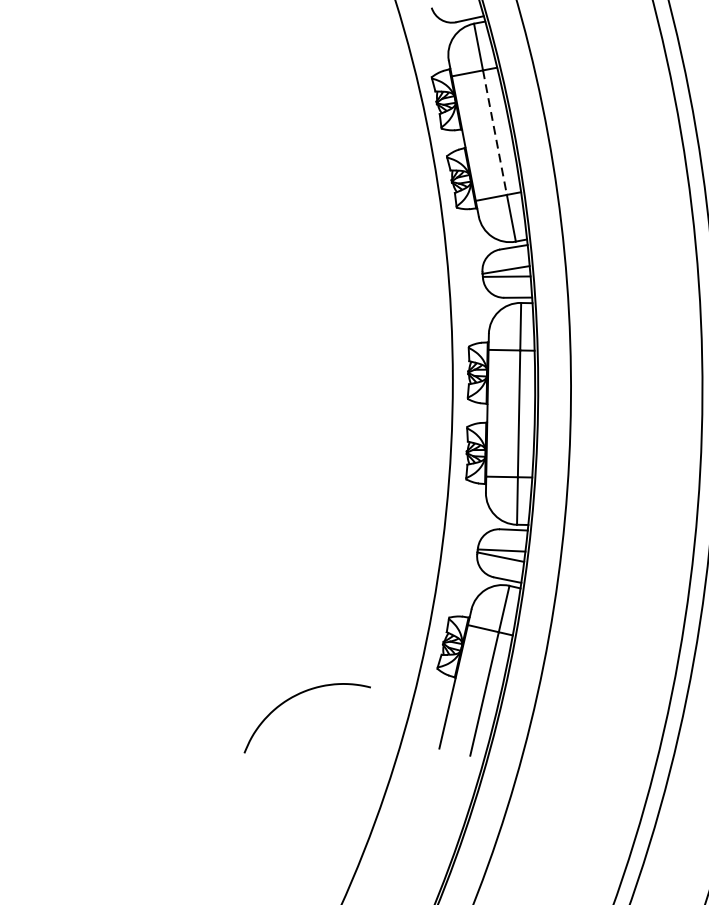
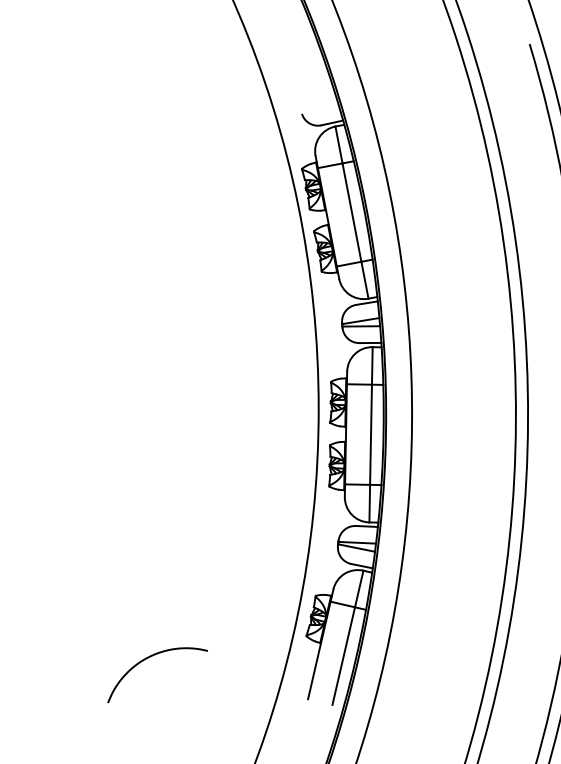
line: (495, 133) -> (352, 213), dashed -> solid
curve: (295, 696) -> (148, 658), moved

